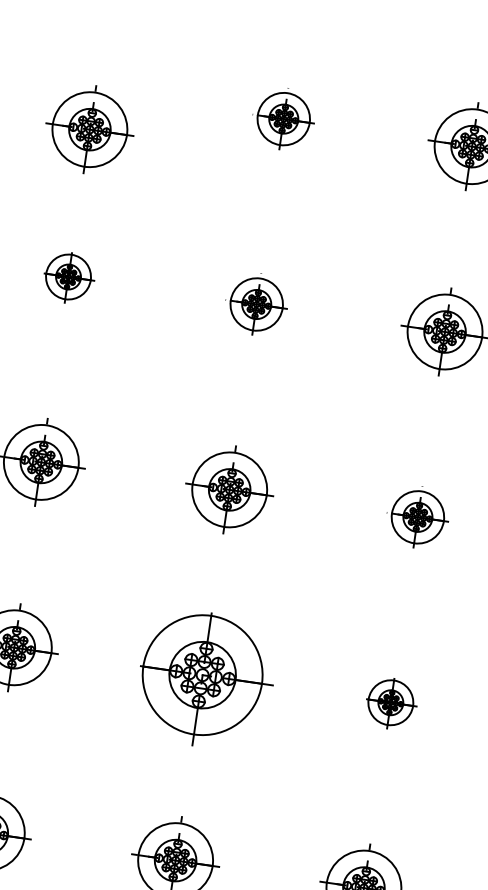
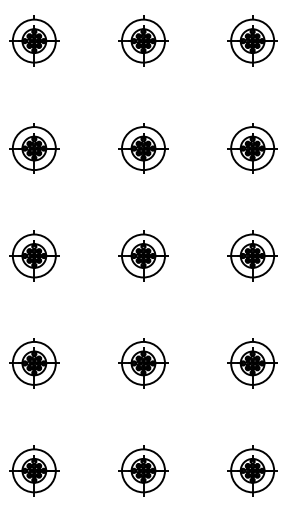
part: (283, 118) -> (143, 40), size x1.43
part: (90, 128) -> (34, 40), moved
part: (68, 276) -> (34, 148), size x1.67
part: (256, 304) -> (143, 148), size x1.43
part: (417, 516) -> (252, 255), size x1.43
part: (202, 675) -> (143, 363), size x0.62
part: (390, 702) -> (252, 363), size x1.67

